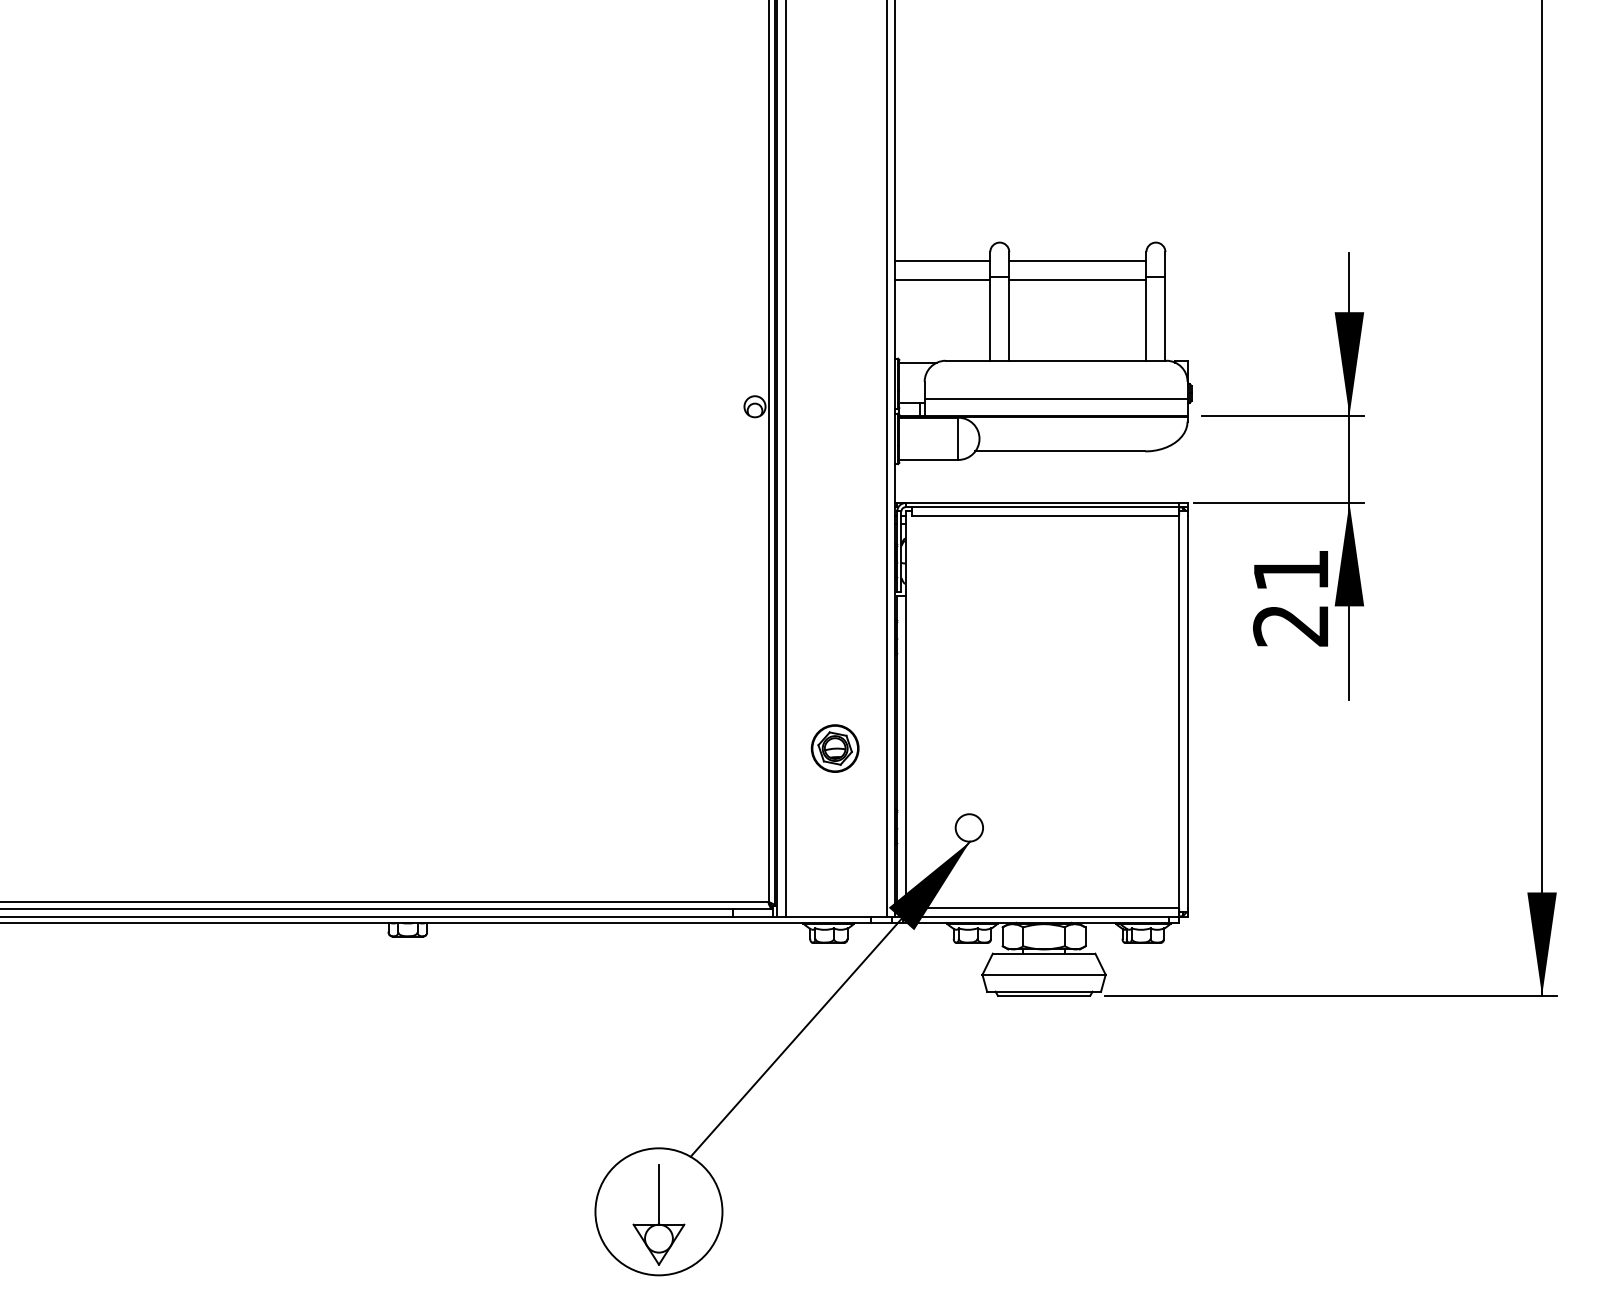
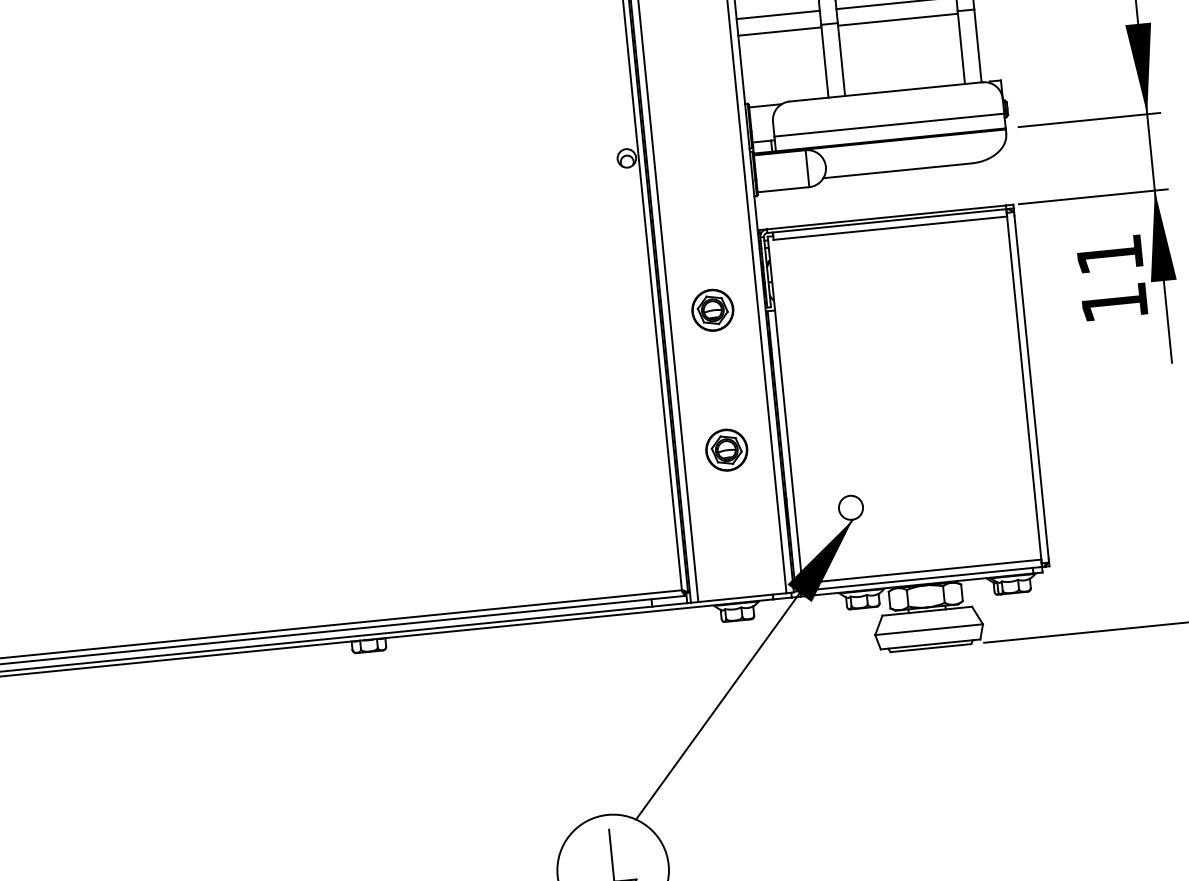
part: (834, 588) -> (712, 310), added
text: (1290, 626) -> (1114, 303), 21 -> 11

